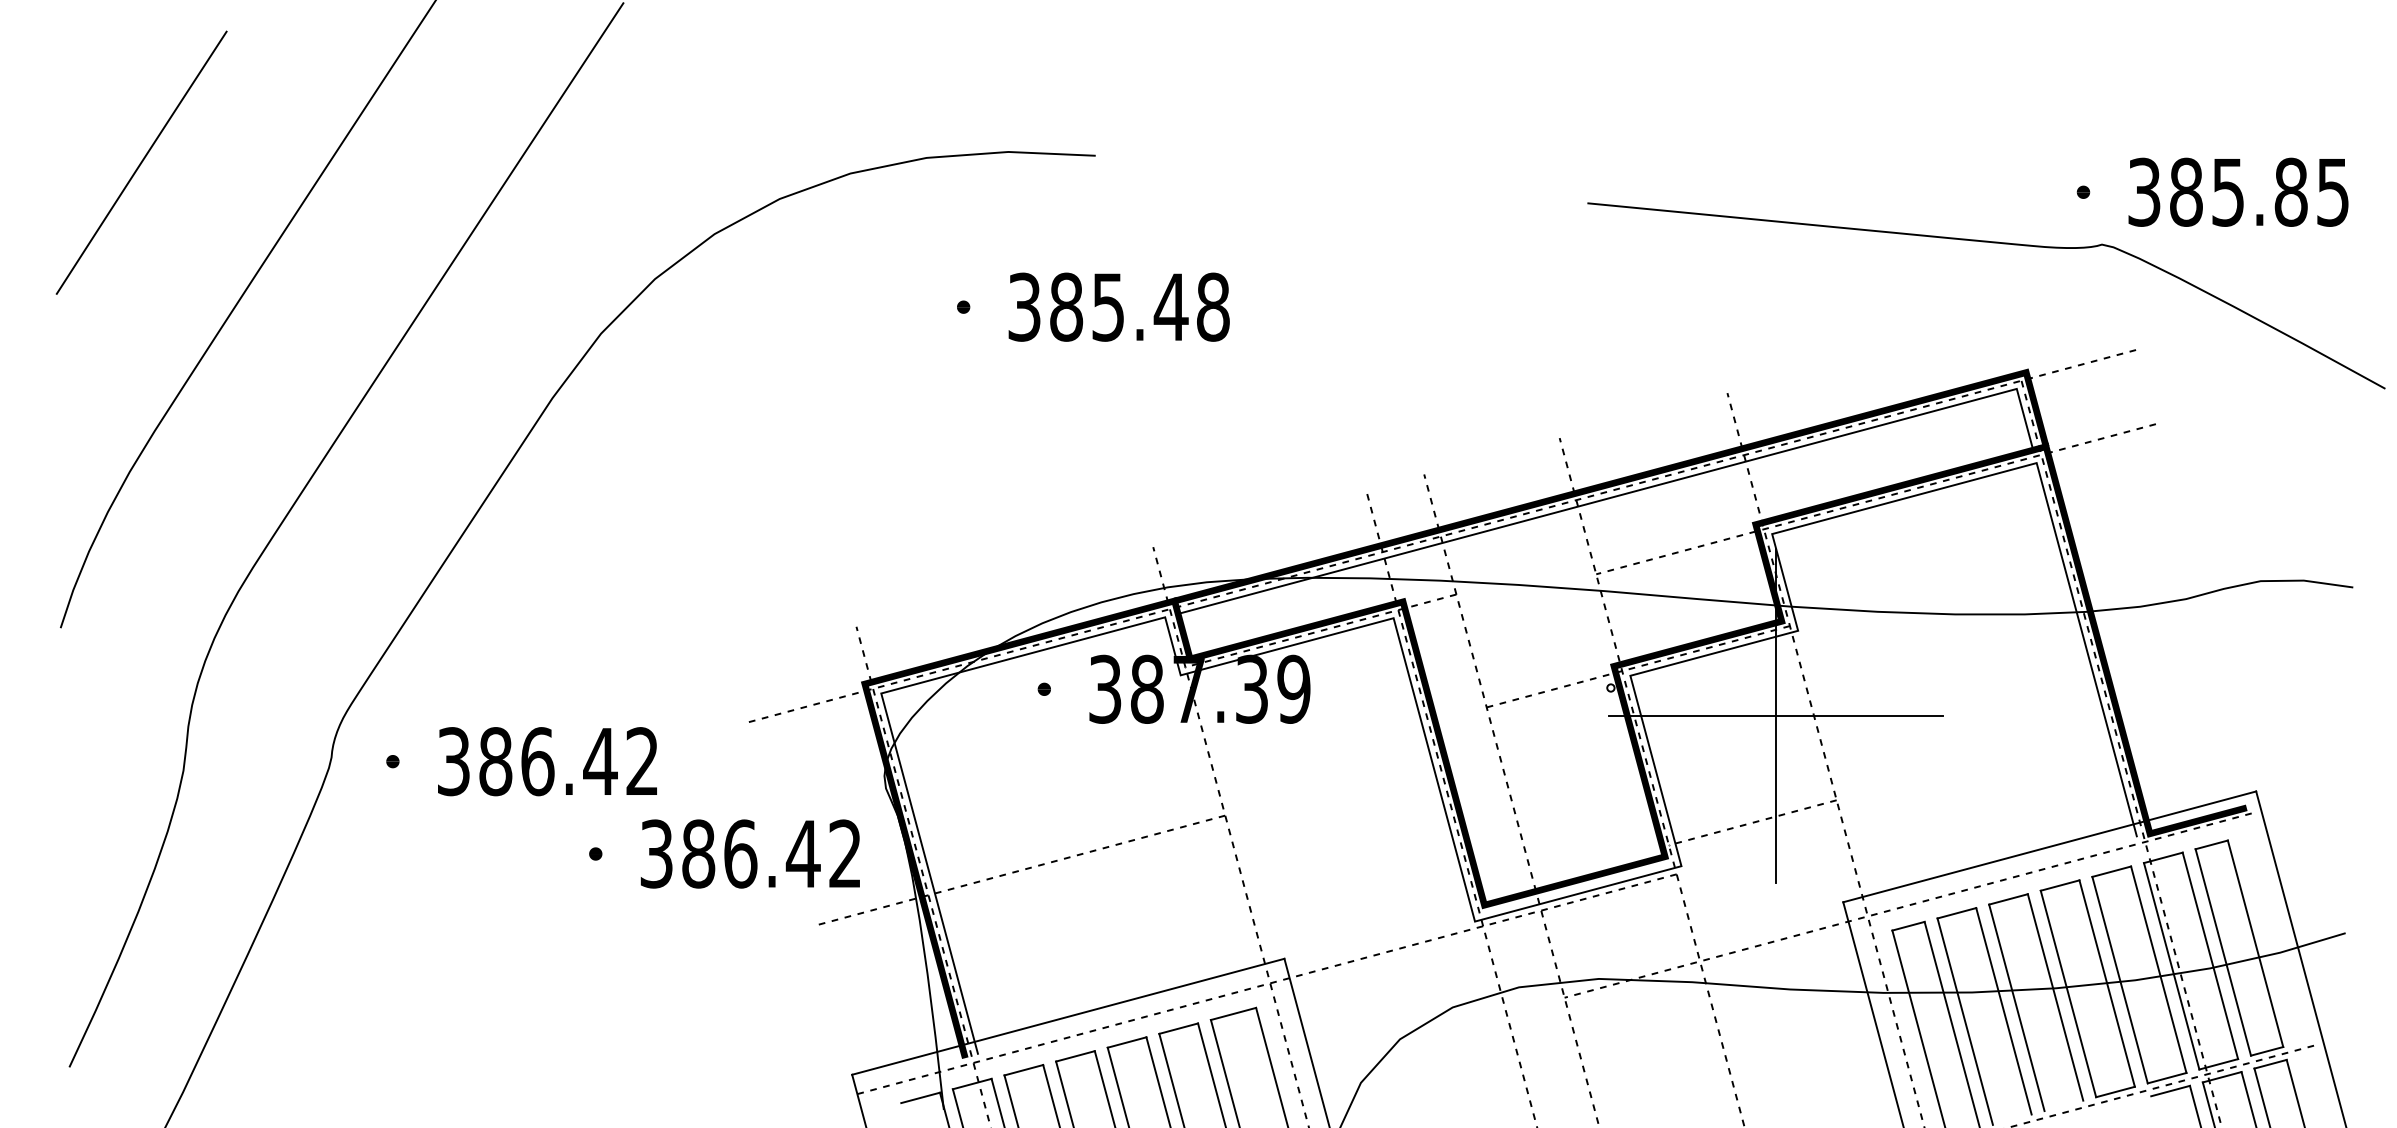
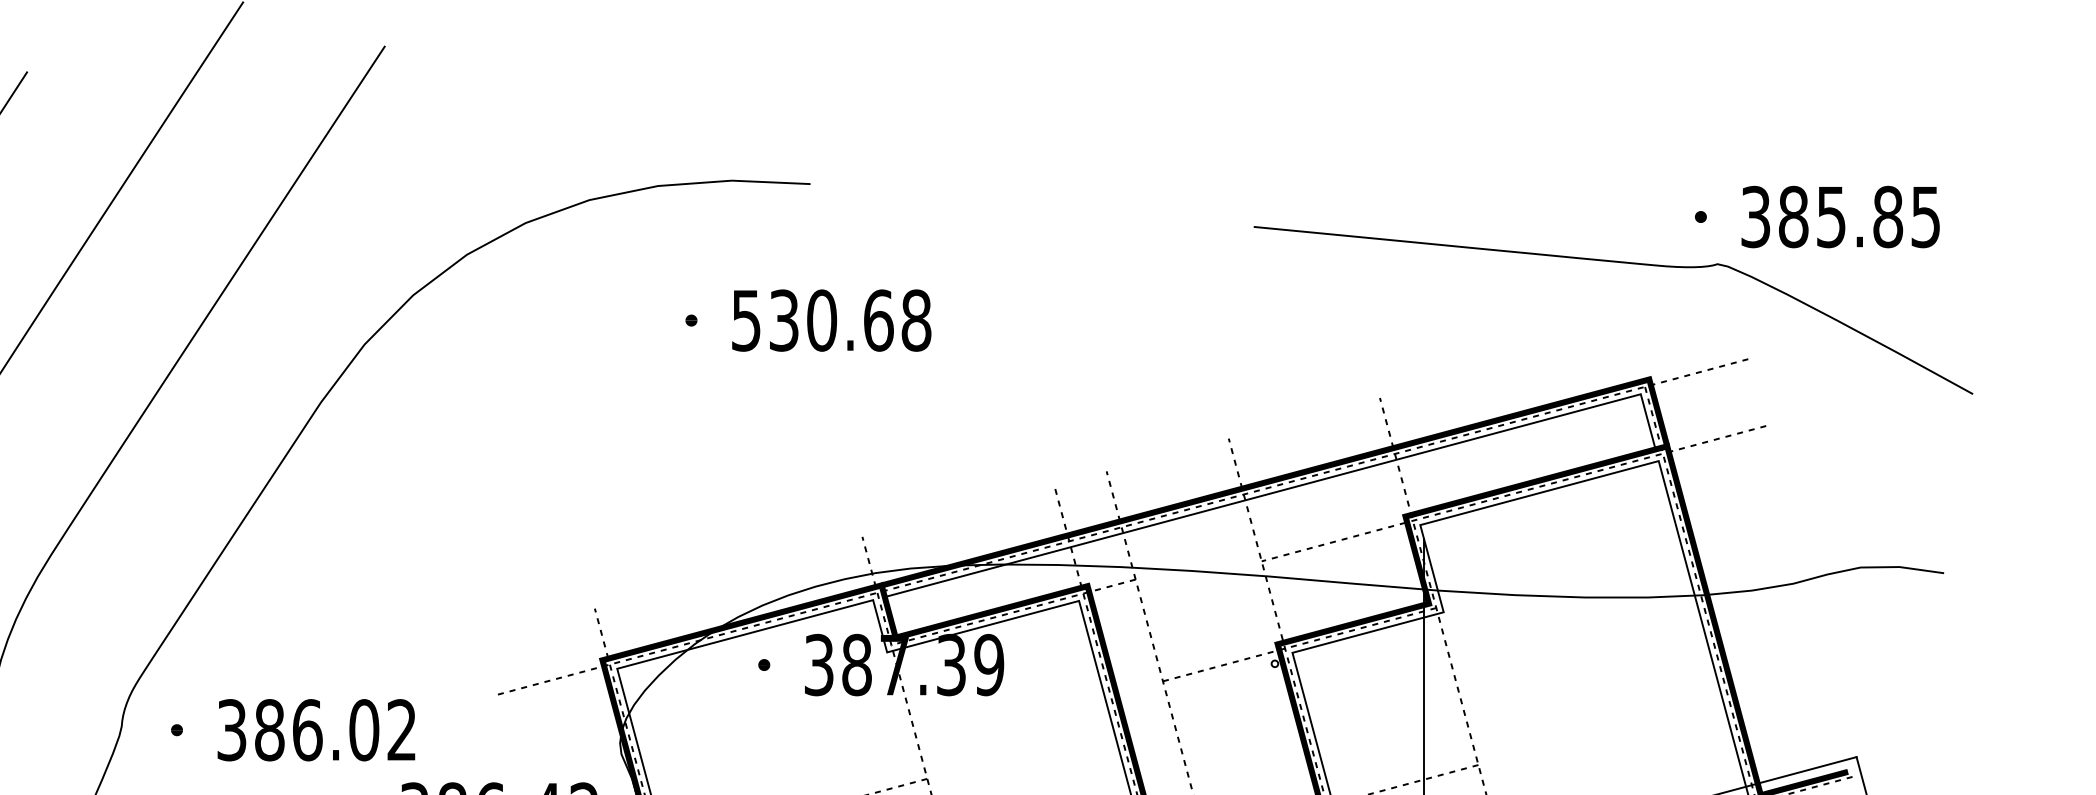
text: (1098, 306) -> (813, 319), 385.48 -> 530.68
line: (1775, 716) -> (1423, 689), removed
text: (600, 761) -> (364, 730), 386.42 -> 386.02

